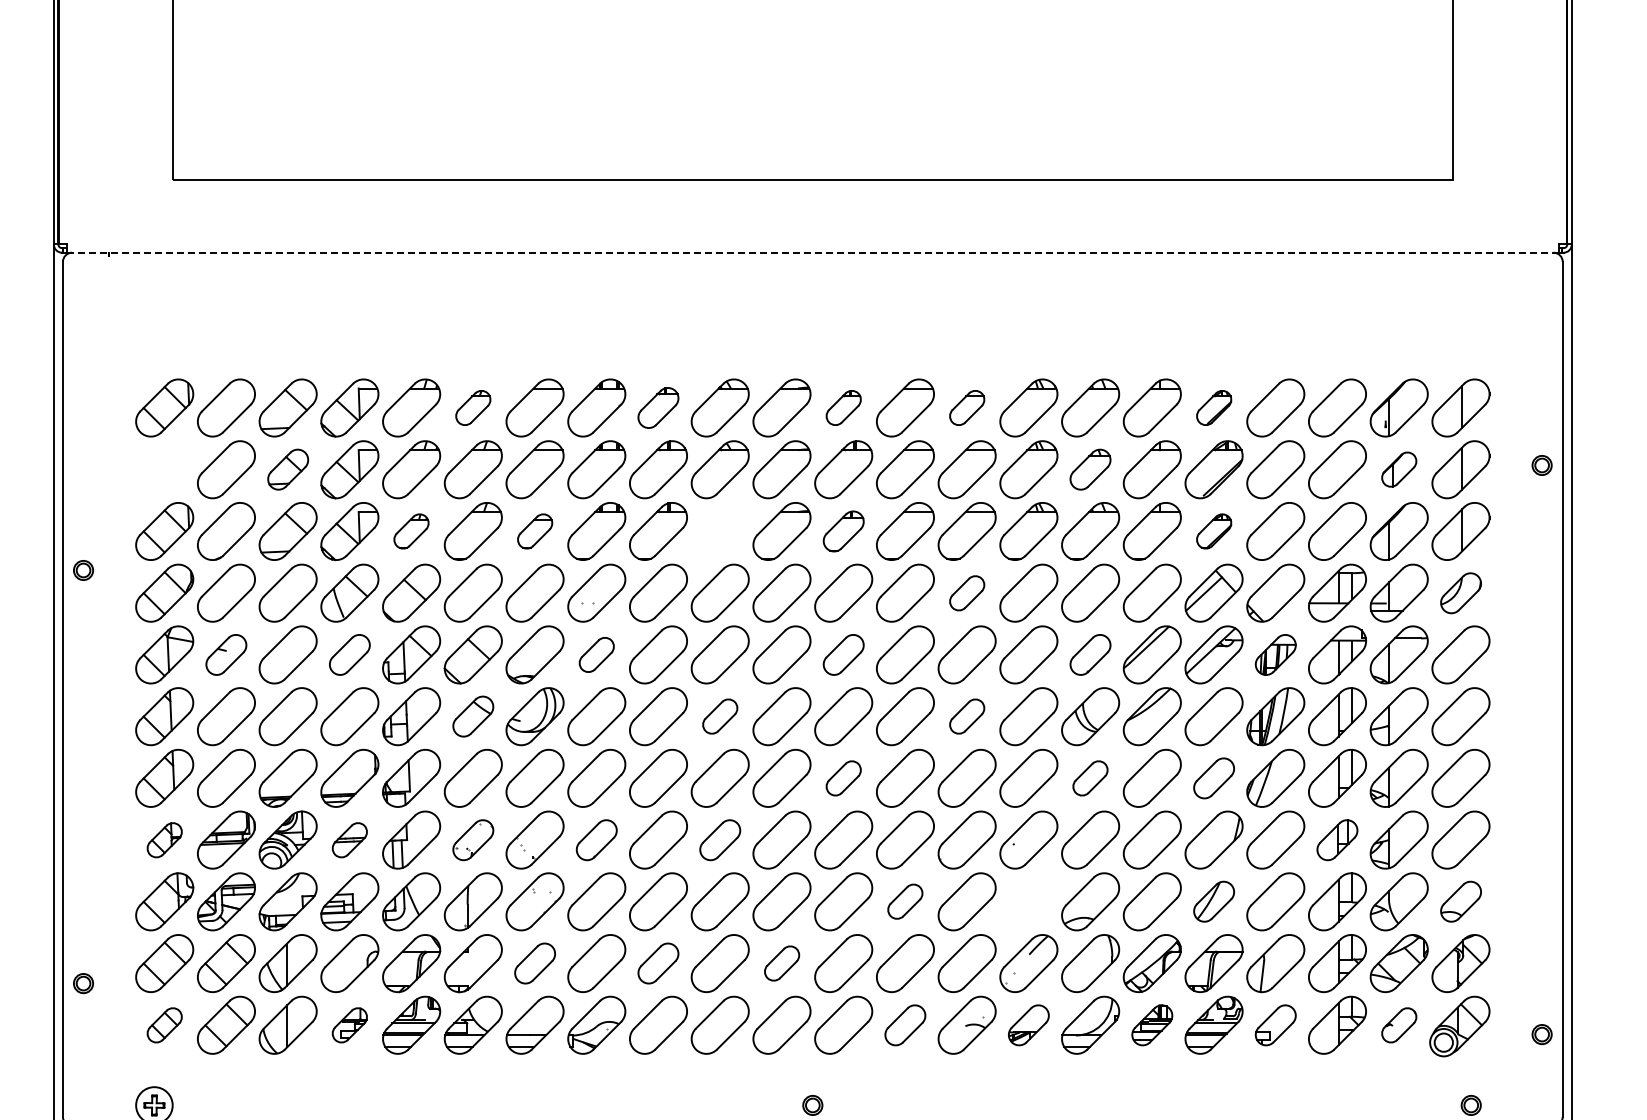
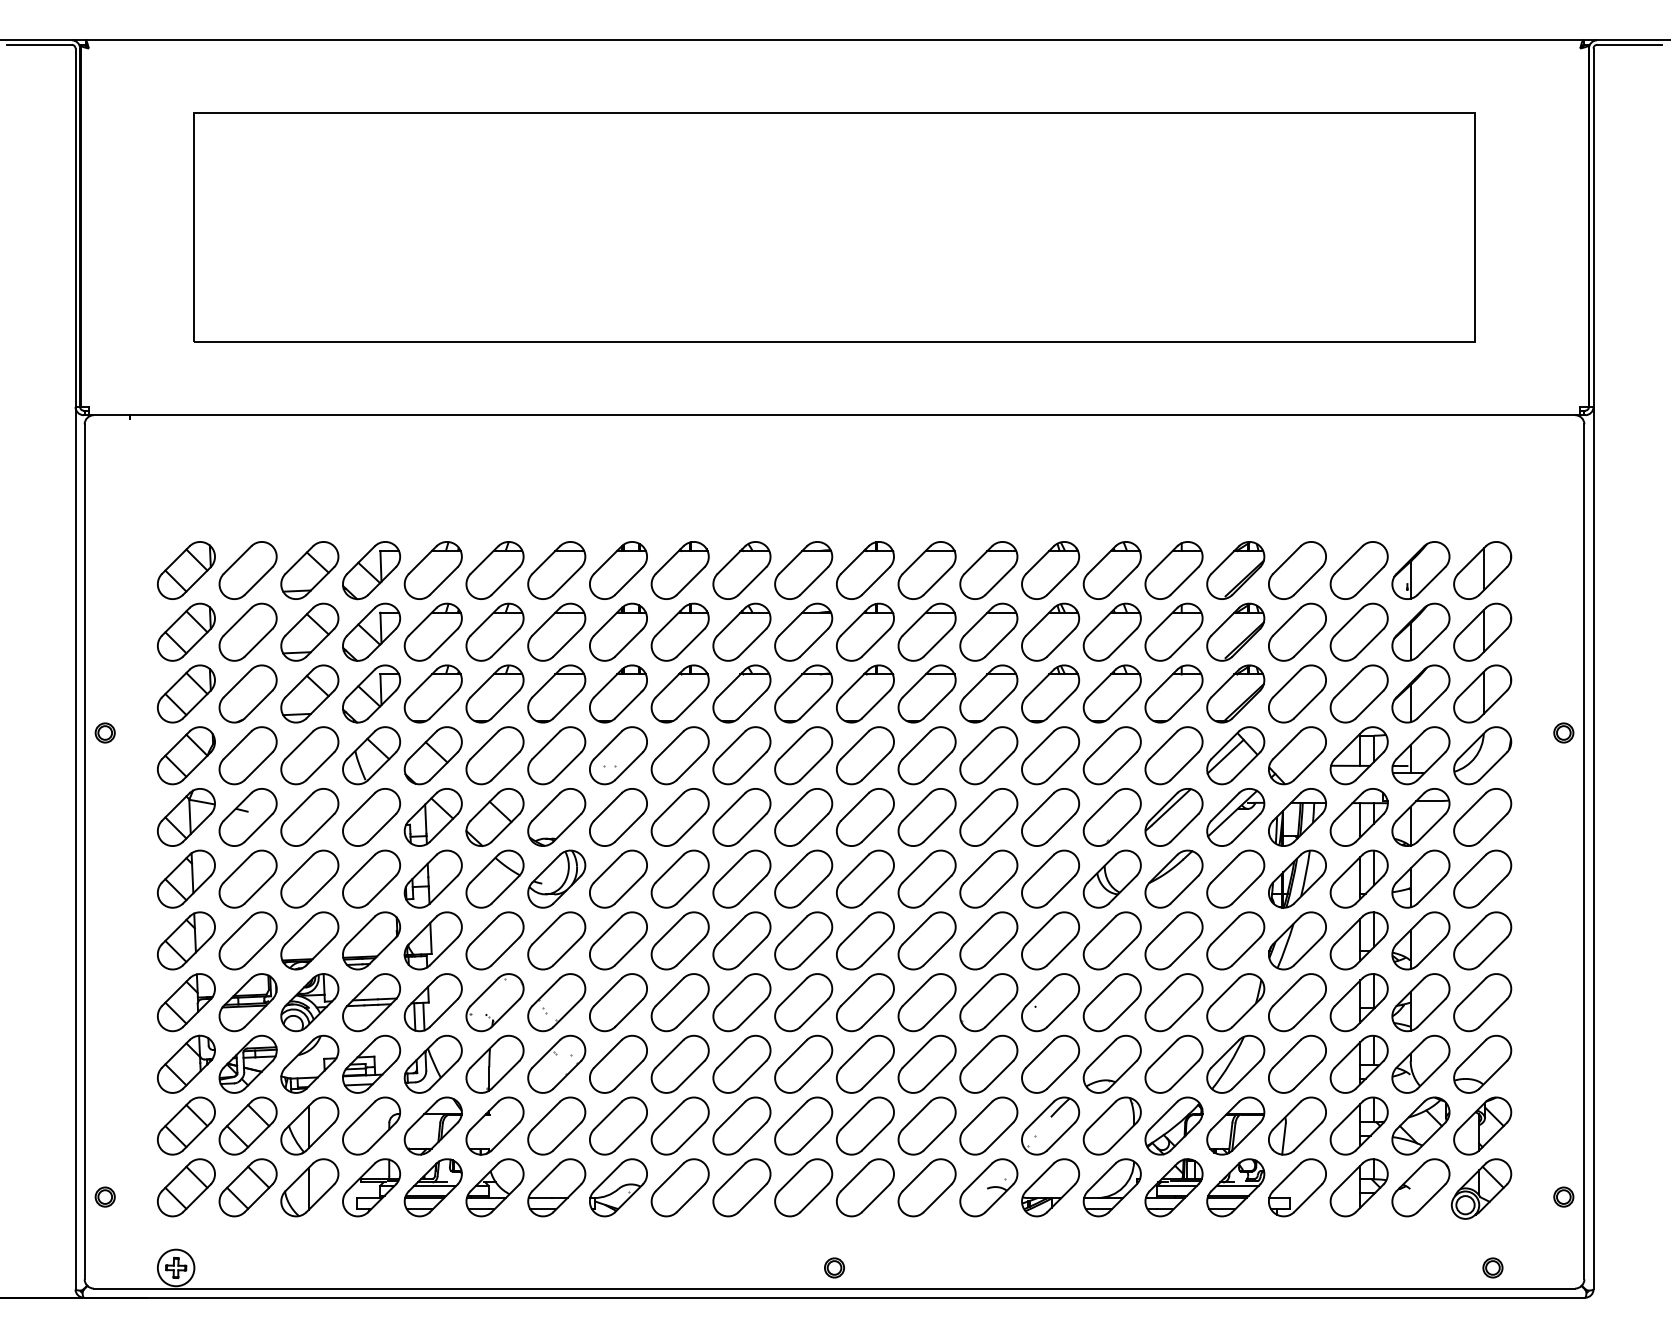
line: (812, 252) -> (834, 415), dashed -> solid
part: (472, 407) -> (494, 570), size x1.67
part: (657, 407) -> (679, 570), size x1.43
part: (843, 407) -> (865, 570), size x1.67
part: (966, 407) -> (988, 570), size x1.67
part: (1213, 407) -> (1235, 570), size x1.67
part: (1541, 464) -> (1563, 732), moved
part: (164, 468) -> (186, 631), added
part: (287, 468) -> (309, 631), size x1.43
part: (1089, 468) -> (1111, 631), size x1.43
part: (1398, 468) -> (1420, 631), size x1.67
part: (410, 530) -> (432, 693), size x1.67
part: (534, 530) -> (556, 693), size x1.67
part: (719, 530) -> (741, 693), added
part: (843, 530) -> (865, 693), size x1.43
part: (1213, 530) -> (1235, 693), size x1.67
part: (966, 592) -> (988, 755), size x1.67
part: (1460, 592) -> (1482, 755), size x1.43
part: (225, 654) -> (247, 817), size x1.43
part: (349, 654) -> (371, 817), size x1.43
part: (596, 654) -> (618, 817), size x1.67
part: (843, 654) -> (865, 817), size x1.43
part: (1089, 654) -> (1111, 817), size x1.43
part: (1275, 654) -> (1297, 817), size x1.43
part: (472, 715) -> (494, 878), size x1.43
part: (719, 715) -> (741, 878), size x1.67
part: (966, 715) -> (988, 878), size x1.67
part: (843, 777) -> (865, 940), size x1.67
part: (1089, 777) -> (1111, 940), size x1.67
part: (1213, 777) -> (1235, 940), size x1.43
part: (164, 839) -> (186, 1002), size x1.67
part: (349, 839) -> (371, 1002), size x1.67
part: (472, 839) -> (494, 1002), size x1.43
part: (596, 839) -> (618, 1002), size x1.43
part: (719, 839) -> (741, 1002), size x1.43
part: (1336, 839) -> (1358, 1002), size x1.43
part: (904, 900) -> (926, 1063), size x1.67
part: (1028, 900) -> (1050, 1063), added
part: (1213, 900) -> (1235, 1063), size x1.43
part: (1460, 900) -> (1482, 1063), size x1.43
part: (534, 962) -> (556, 1125), size x1.43
part: (657, 962) -> (679, 1125), size x1.43
part: (781, 962) -> (803, 1125), size x1.67
part: (82, 982) -> (104, 1196), moved
part: (164, 1024) -> (186, 1187), size x1.67
part: (349, 1024) -> (371, 1187), size x1.67
part: (904, 1024) -> (926, 1187), size x1.43
part: (1028, 1024) -> (1050, 1187), size x1.43
part: (1151, 1024) -> (1173, 1187), size x1.43
part: (1275, 1024) -> (1297, 1187), size x1.43
part: (1398, 1024) -> (1420, 1187), size x1.67

